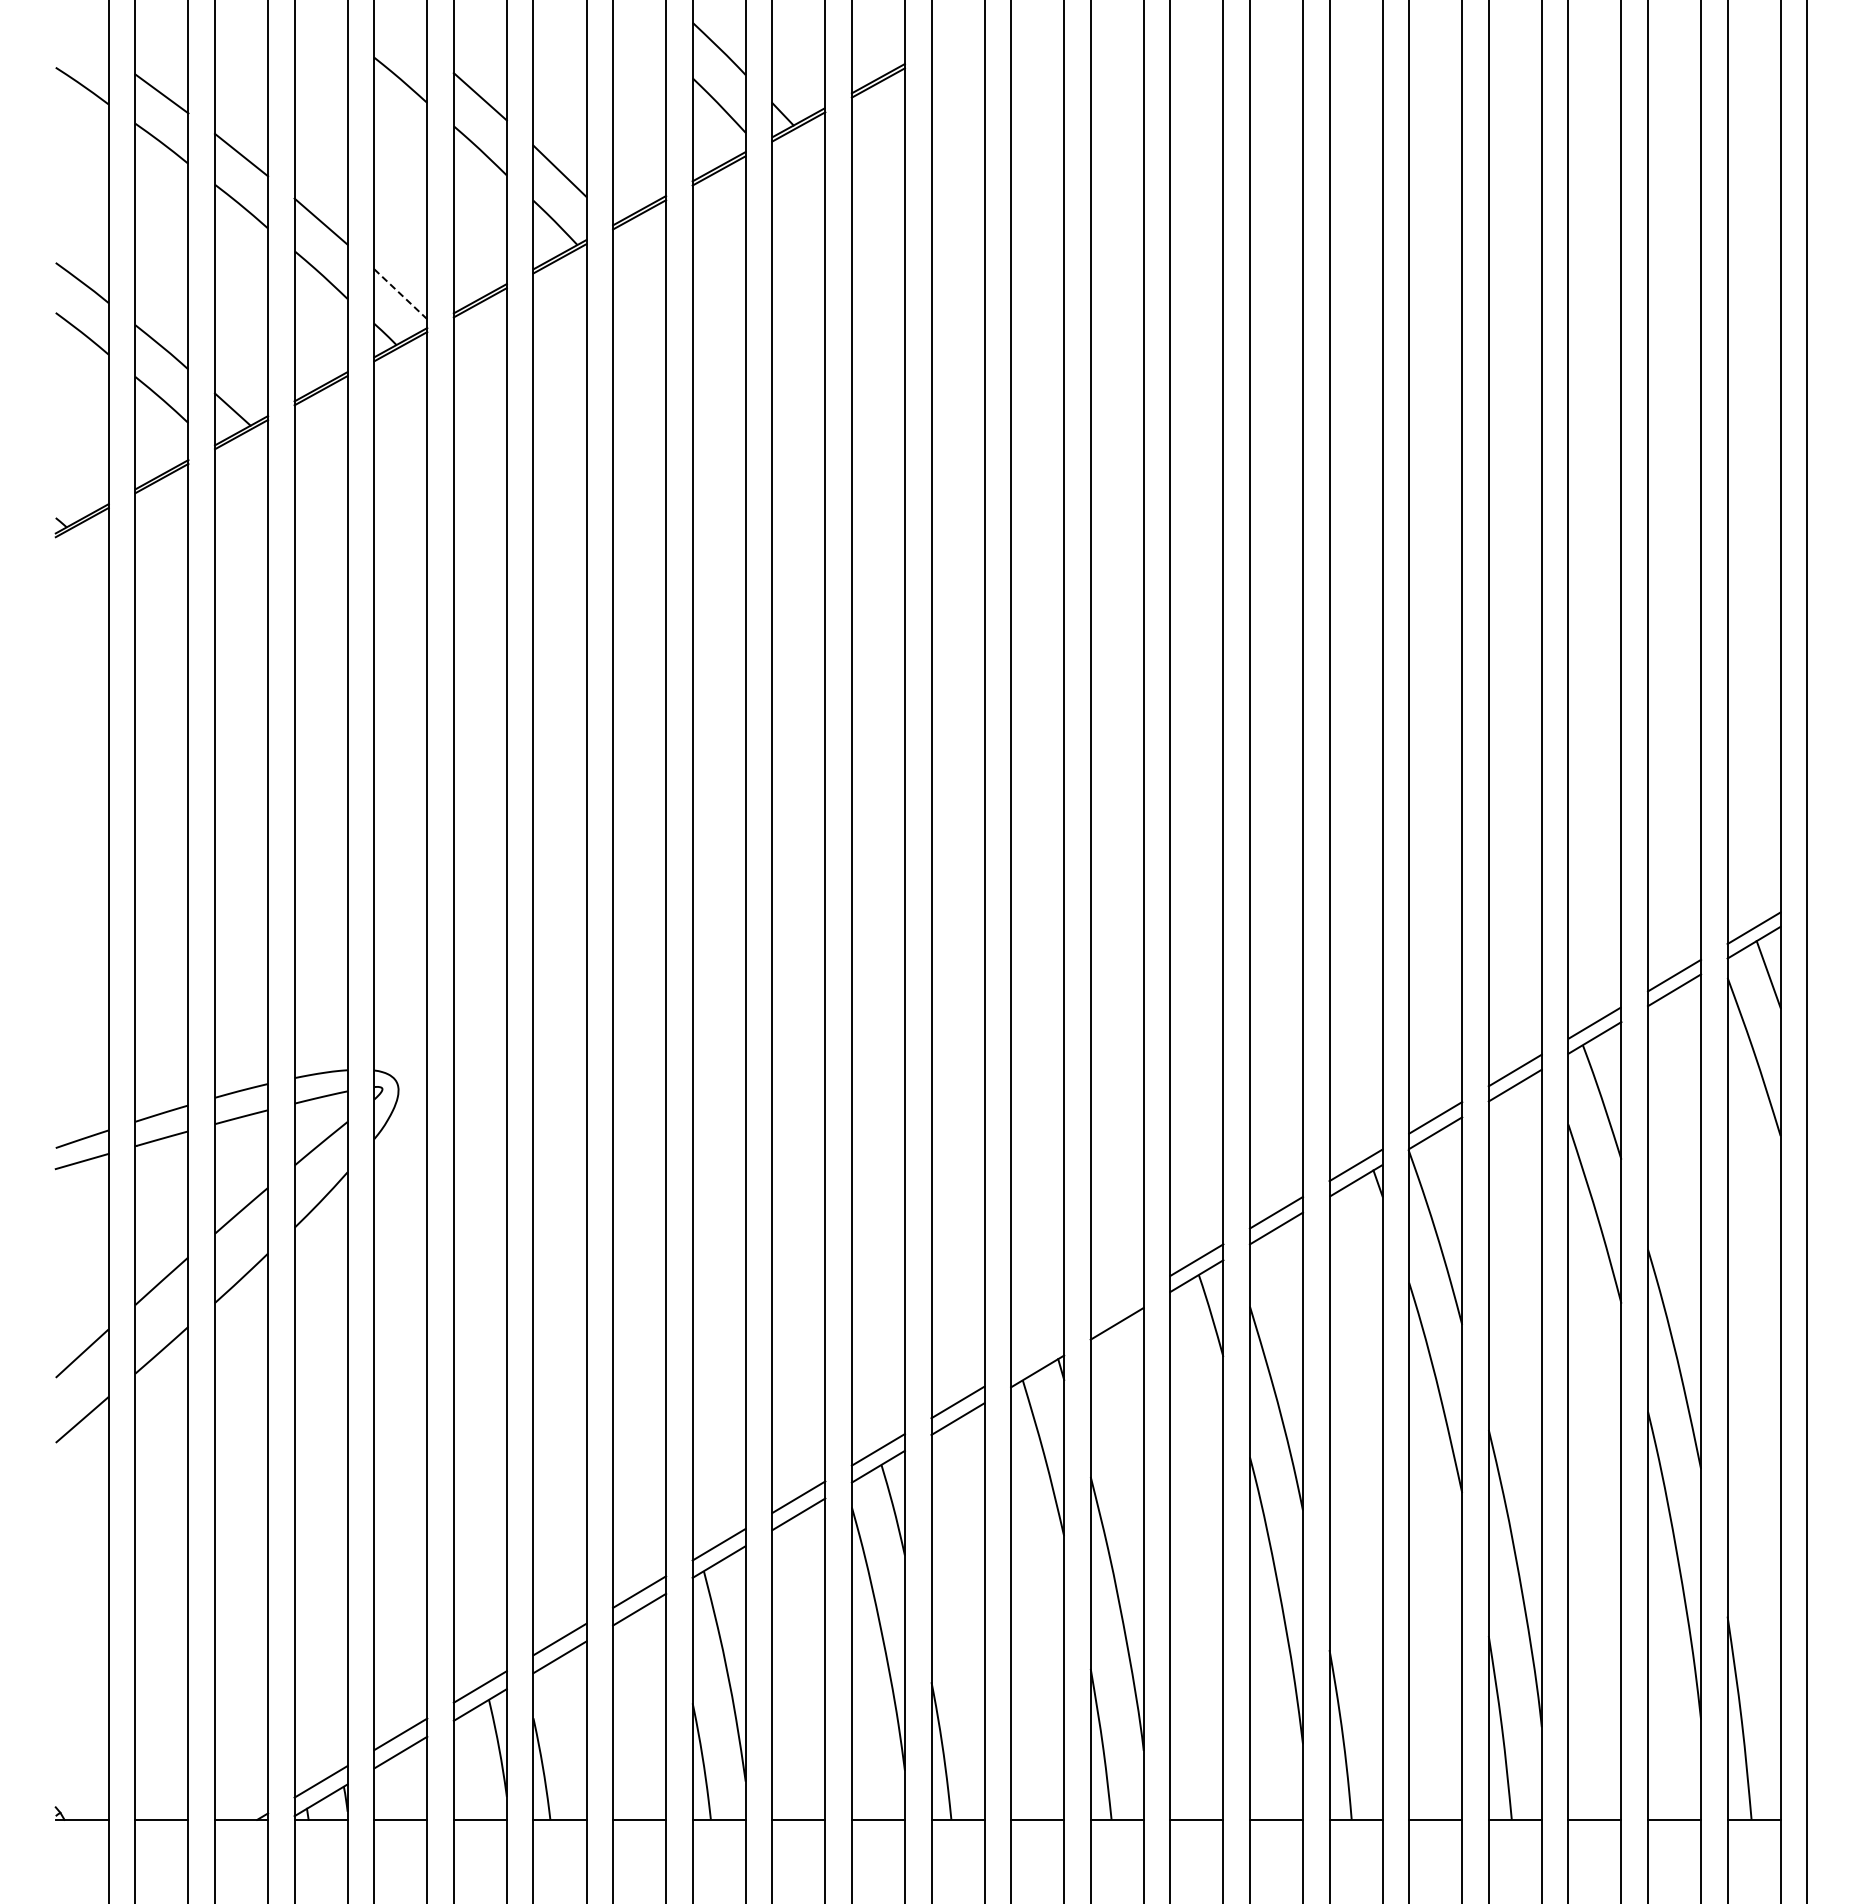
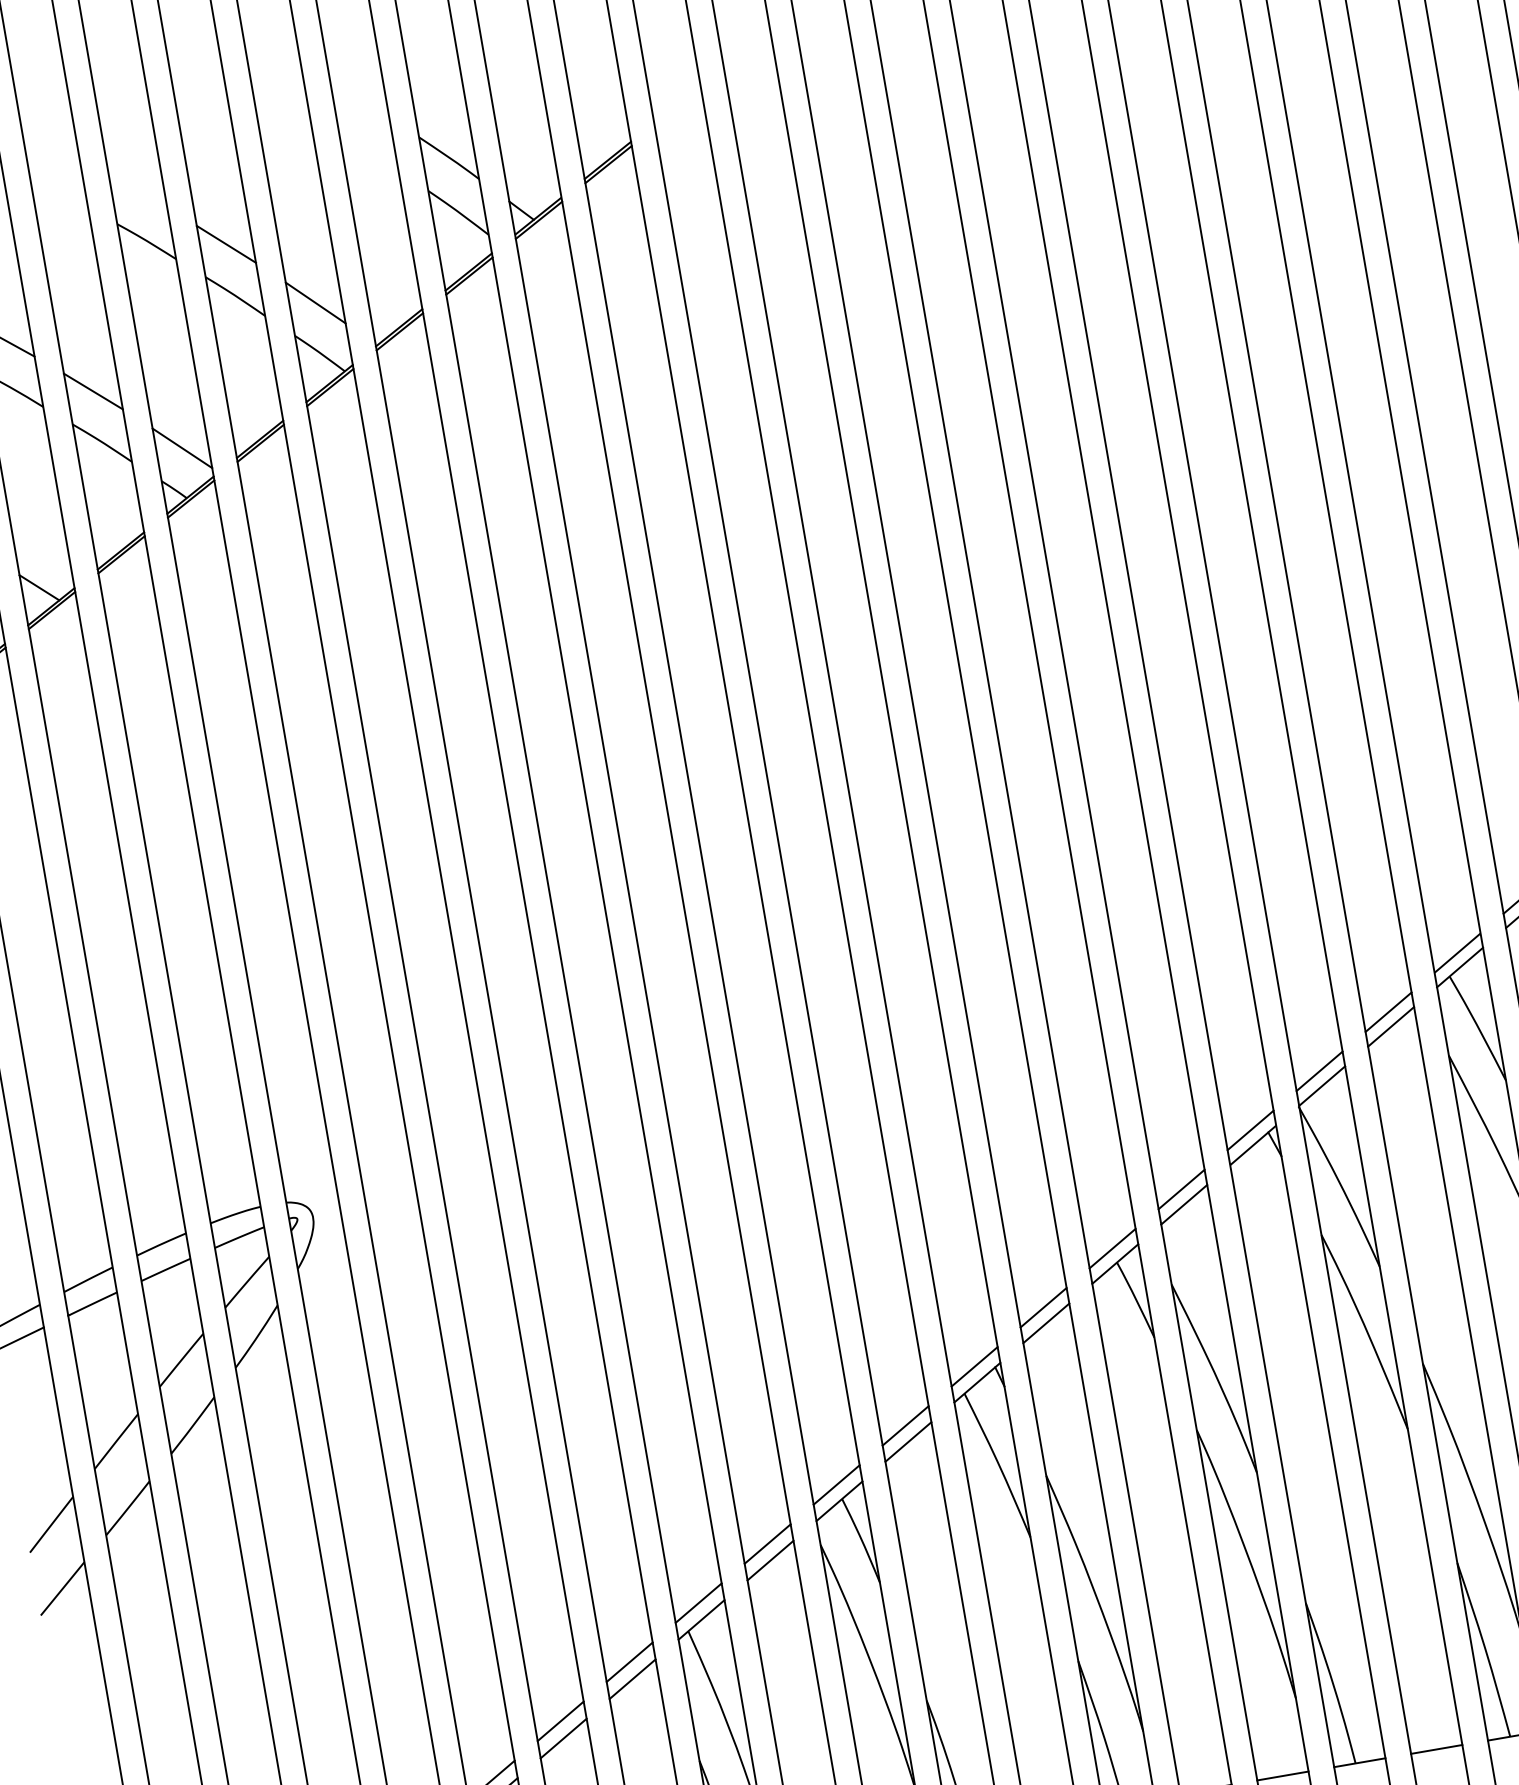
line: (400, 293) -> (182, 447), dashed -> solid
line: (1116, 1307) -> (1042, 1307), added
line: (1037, 1354) -> (974, 1366), added

